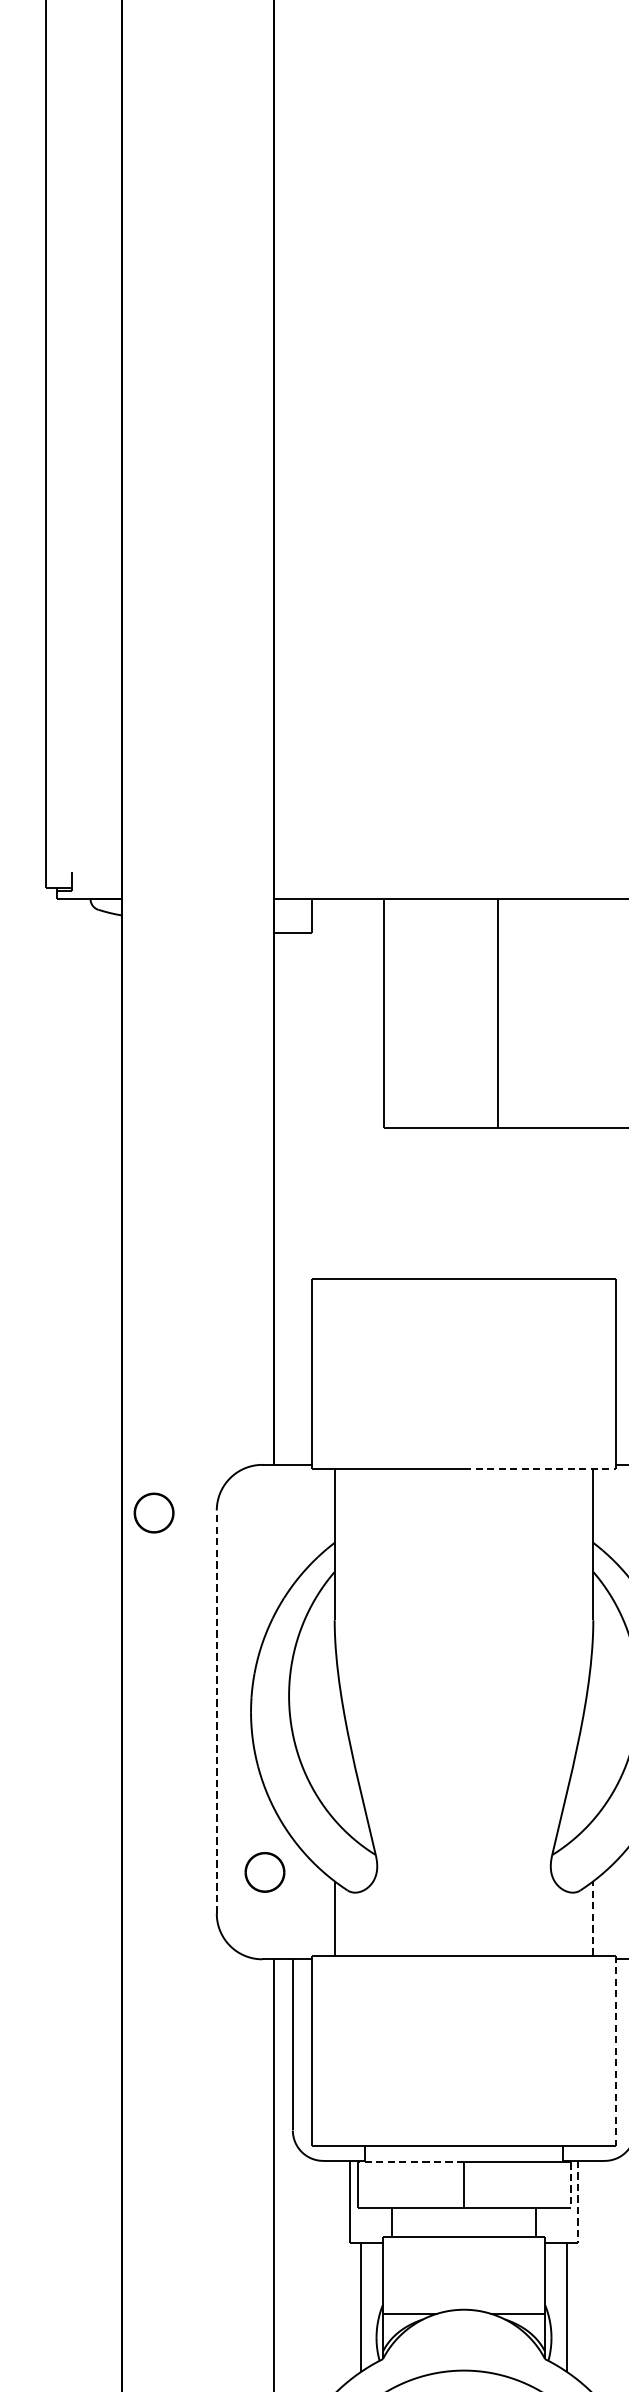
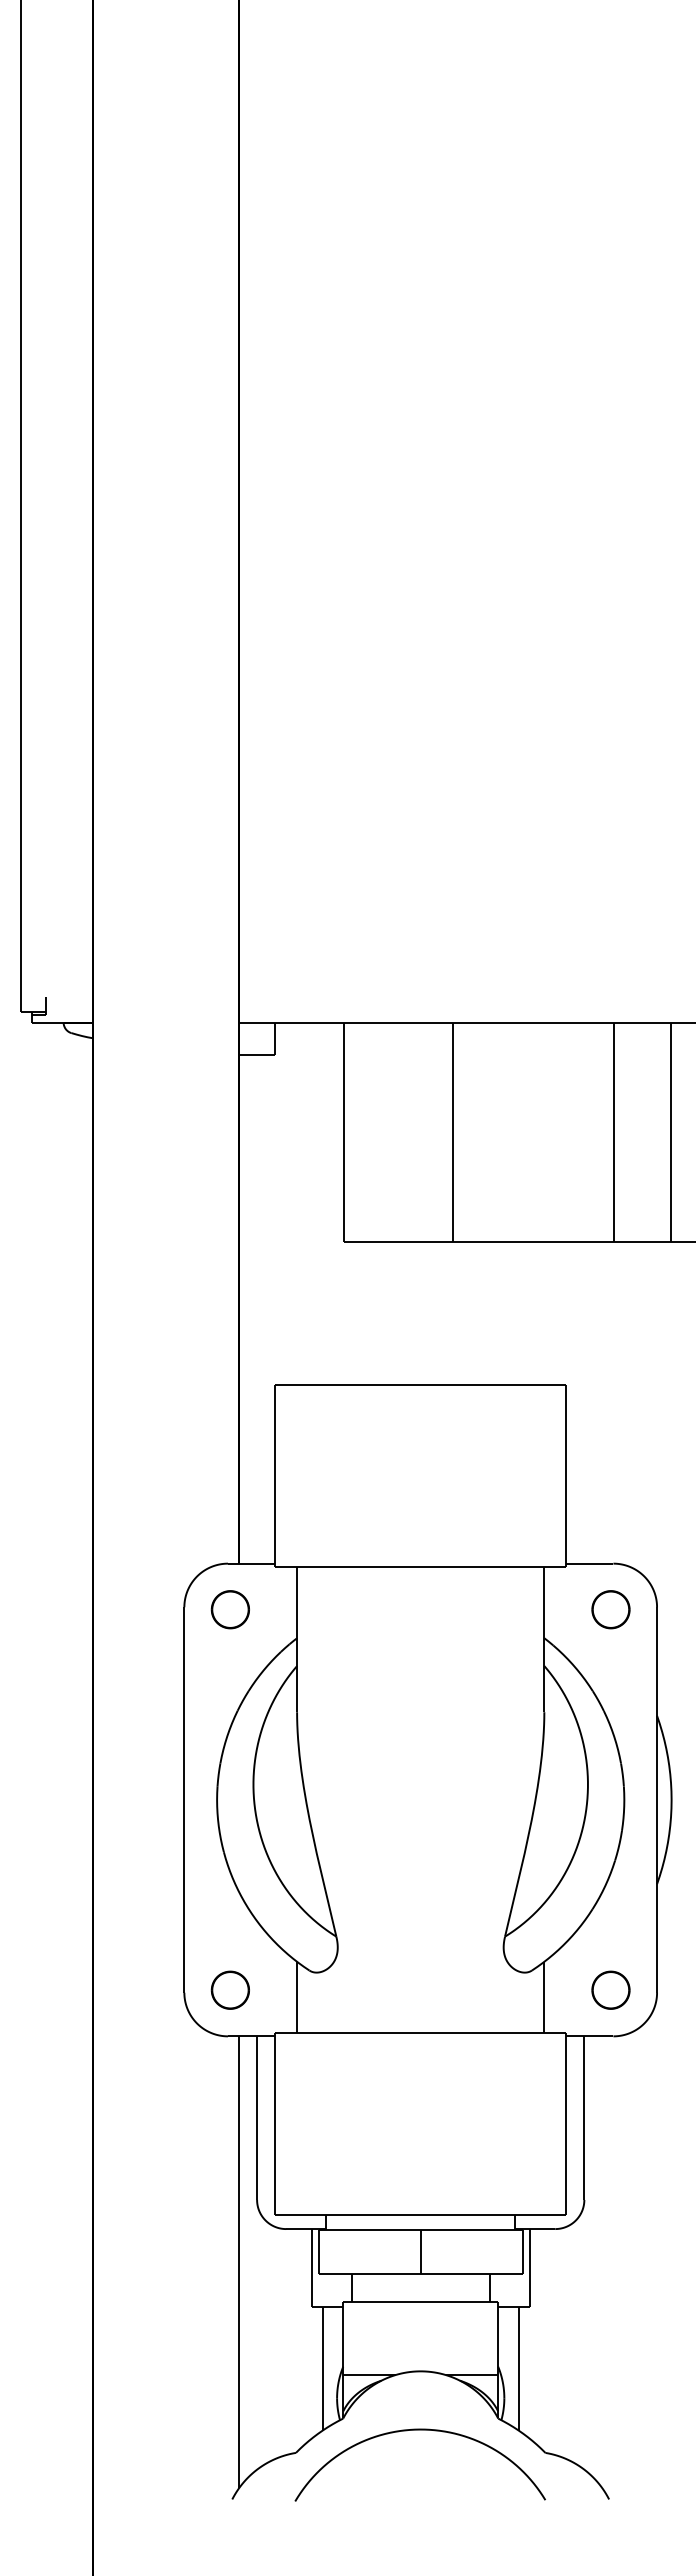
line: (540, 1468) -> (493, 1567), dashed -> solid
part: (153, 1512) -> (229, 1609), moved
line: (216, 1712) -> (184, 1800), dashed -> solid
part: (263, 1871) -> (229, 1989), moved
line: (593, 1917) -> (544, 1996), dashed -> solid
line: (616, 2050) -> (566, 2123), dashed -> solid
line: (410, 2162) -> (369, 2230), dashed -> solid
line: (570, 2185) -> (522, 2252), dashed -> solid
line: (577, 2202) -> (529, 2268), dashed -> solid

